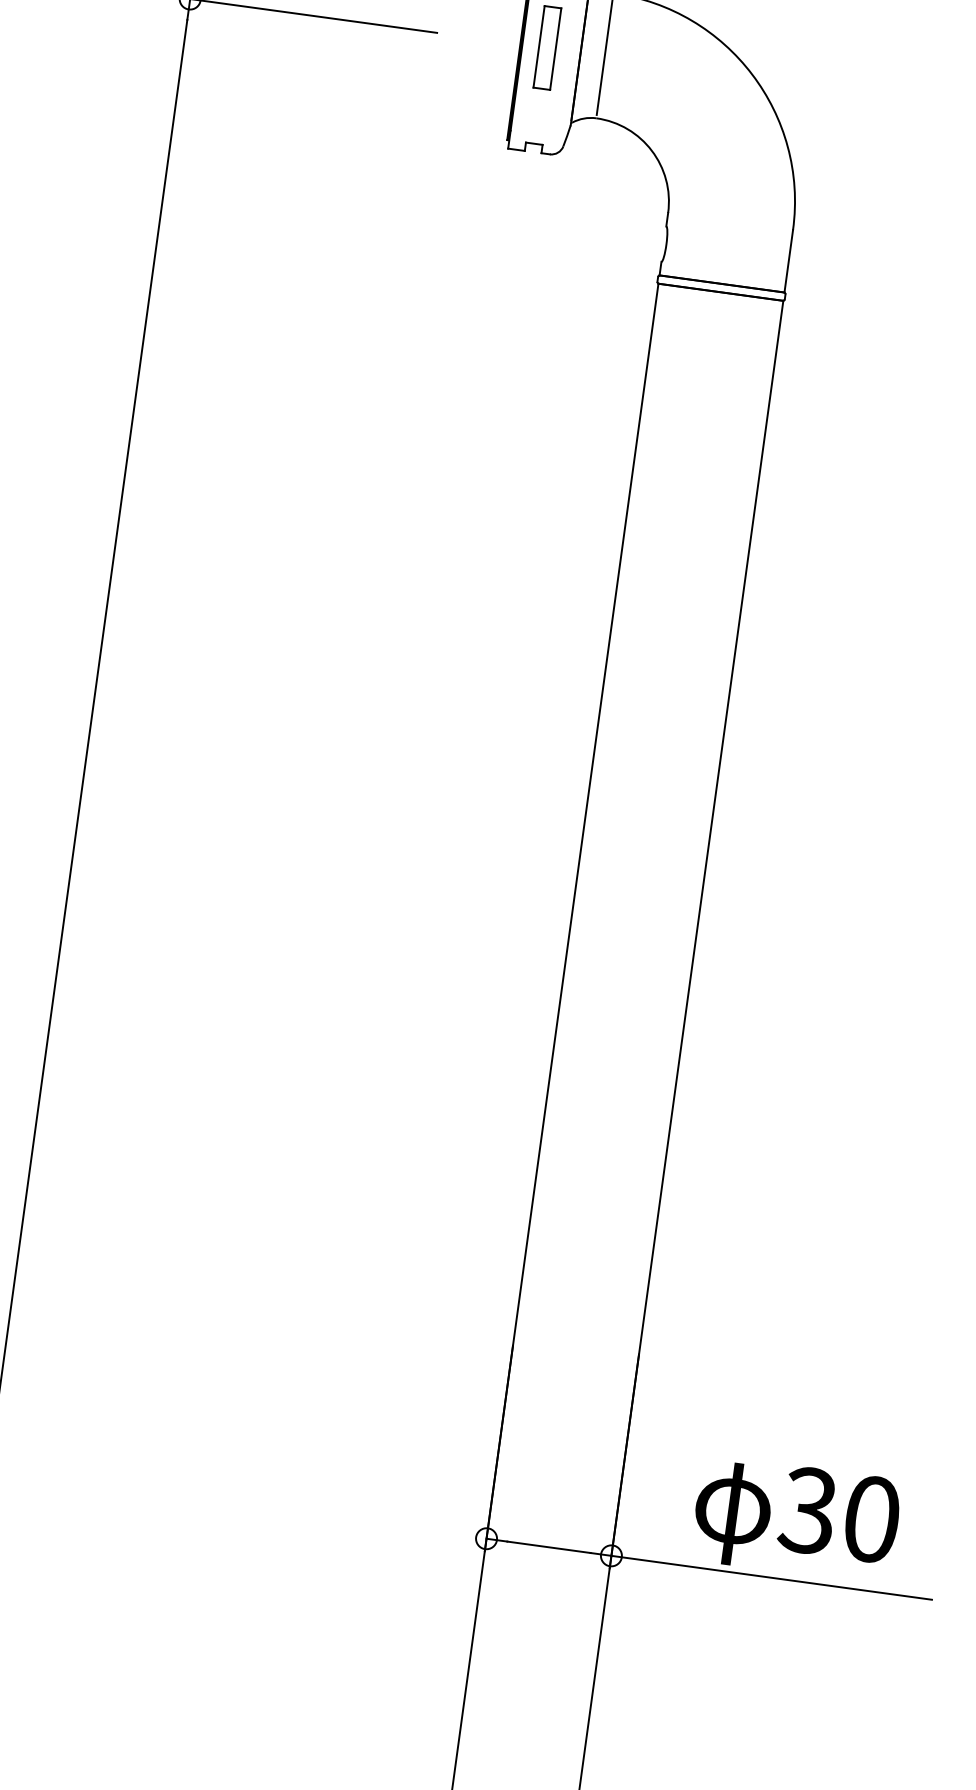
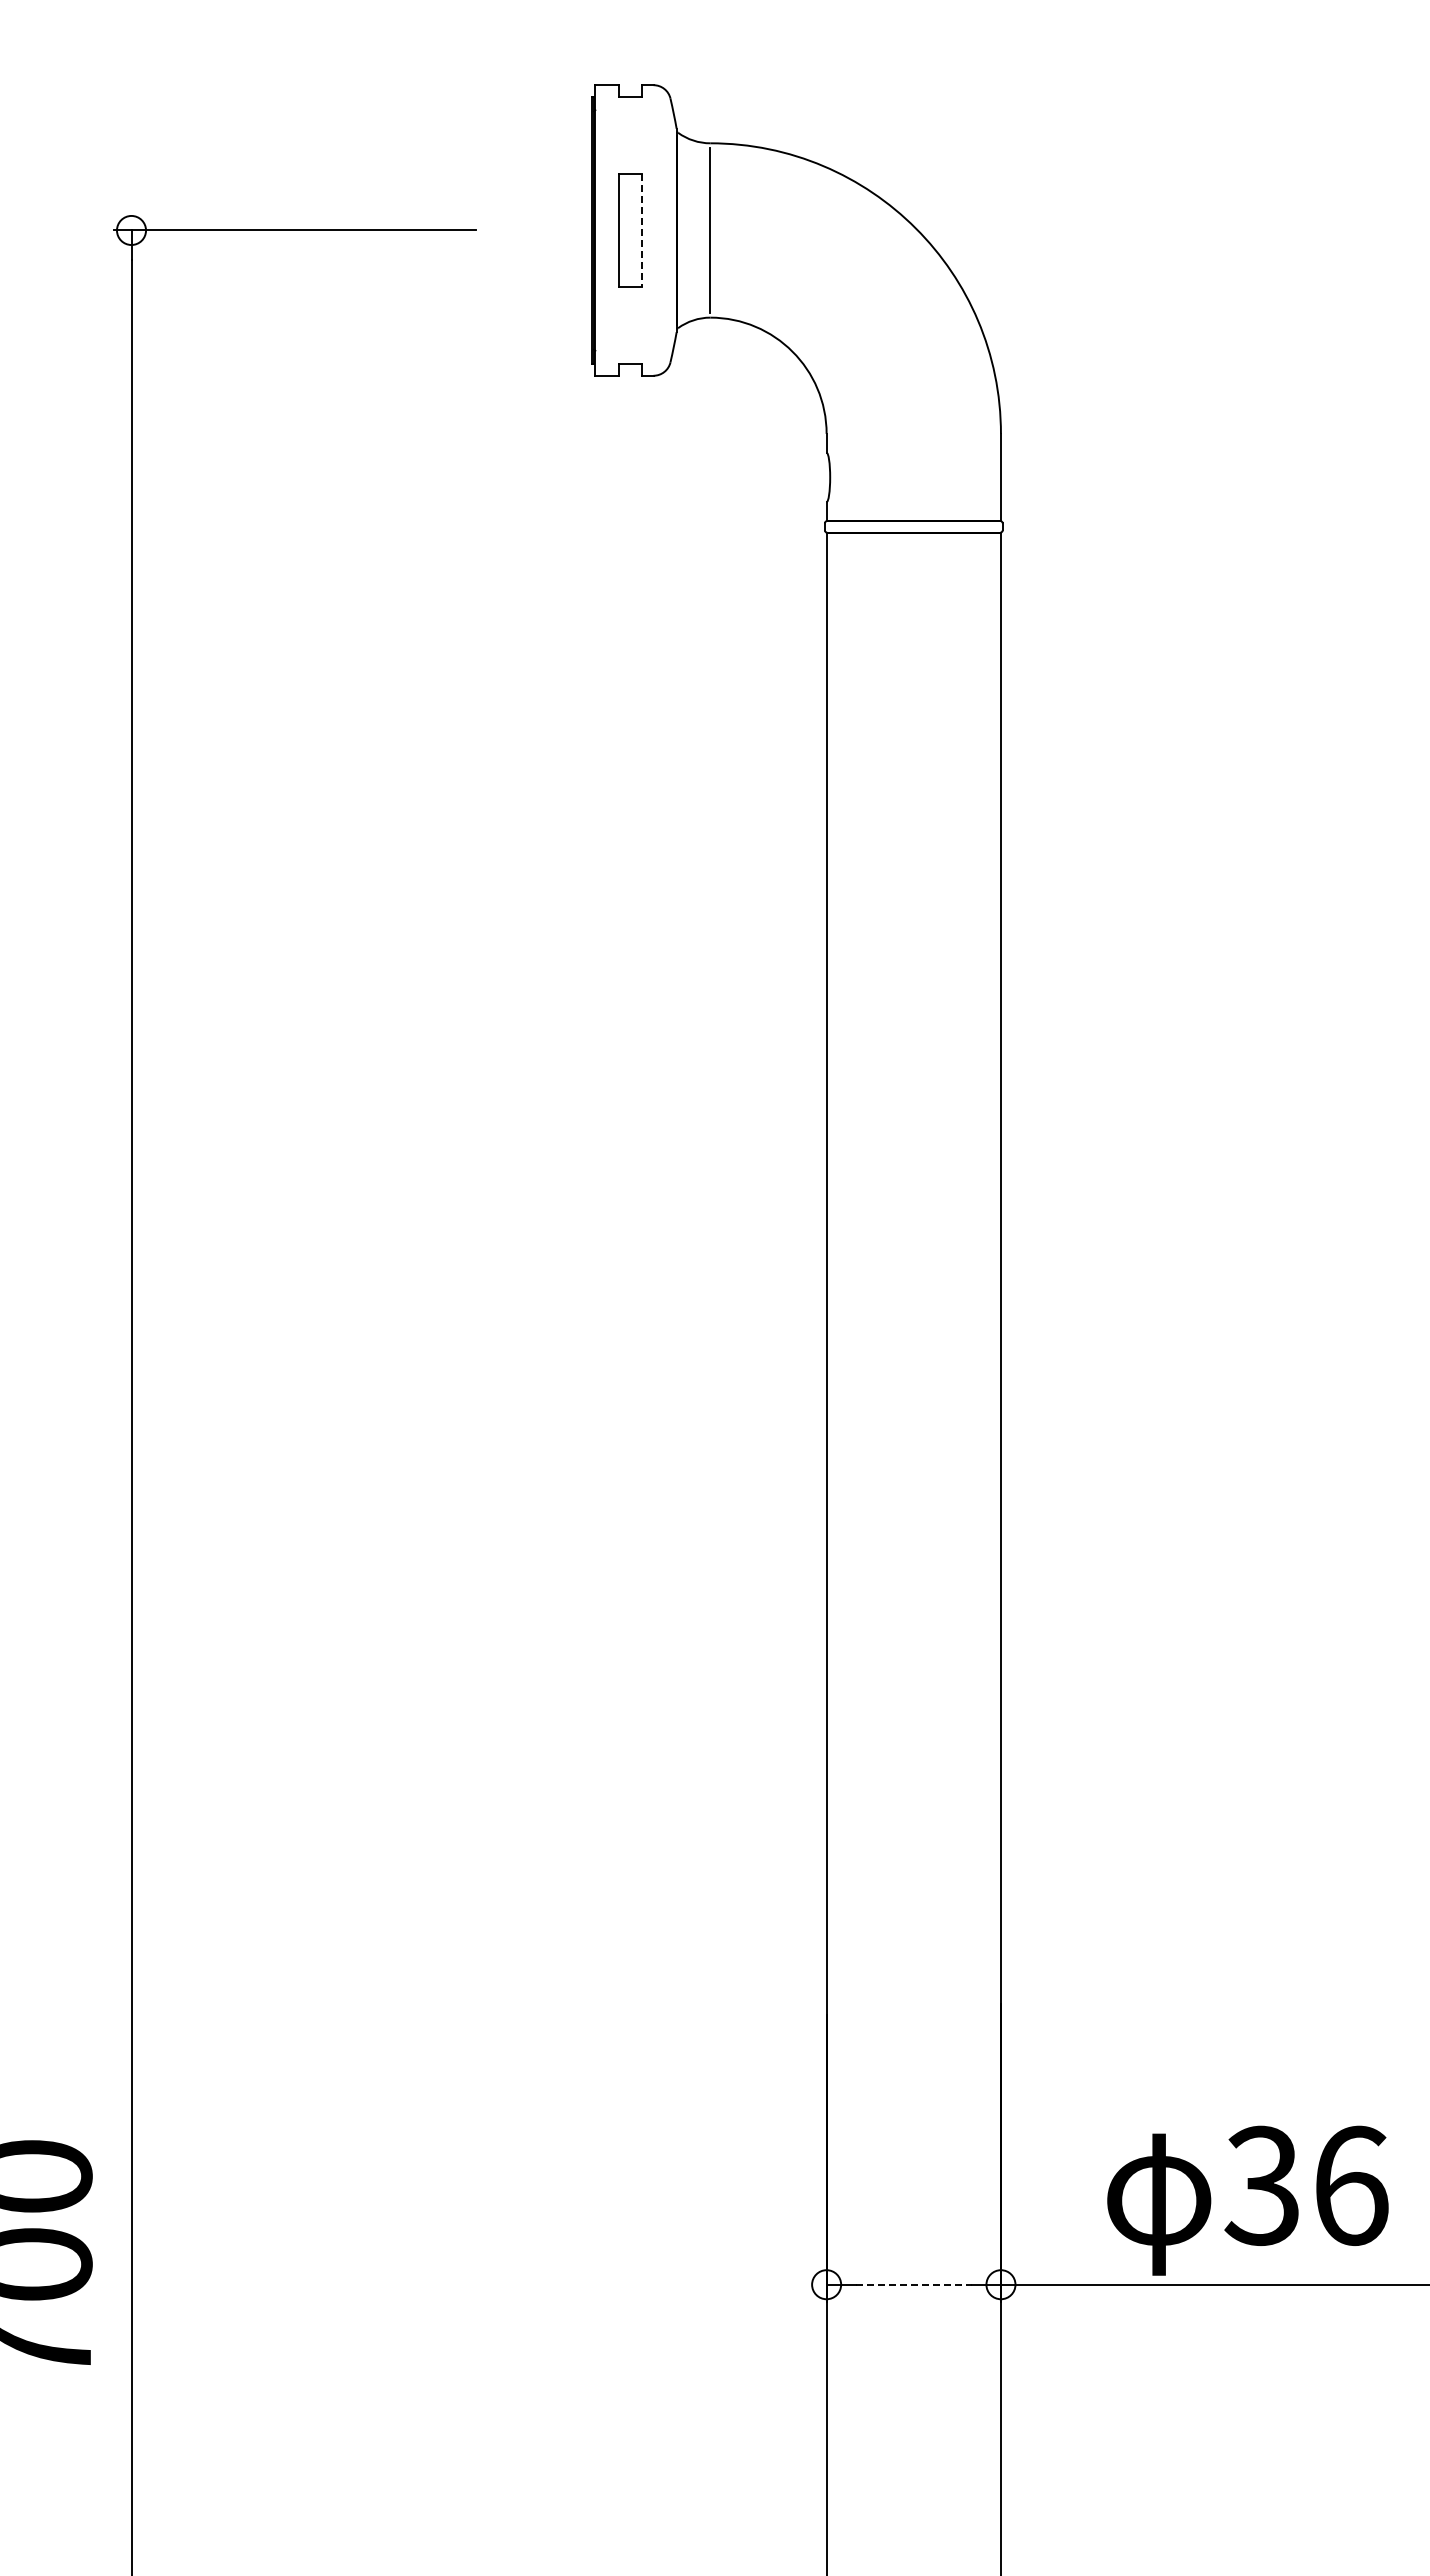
line: (555, 49) -> (641, 230), solid -> dashed
text: (872, 1519) -> (1351, 2185), 30 -> 36
line: (549, 1547) -> (914, 2284), solid -> dashed

